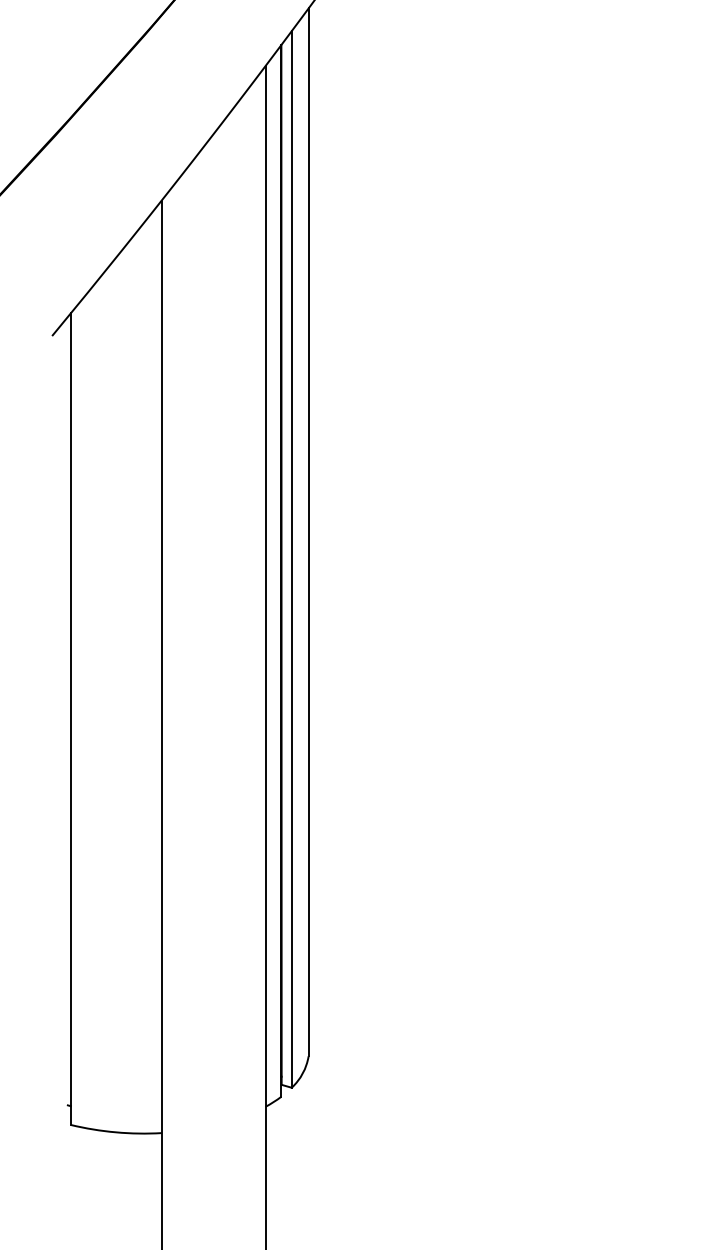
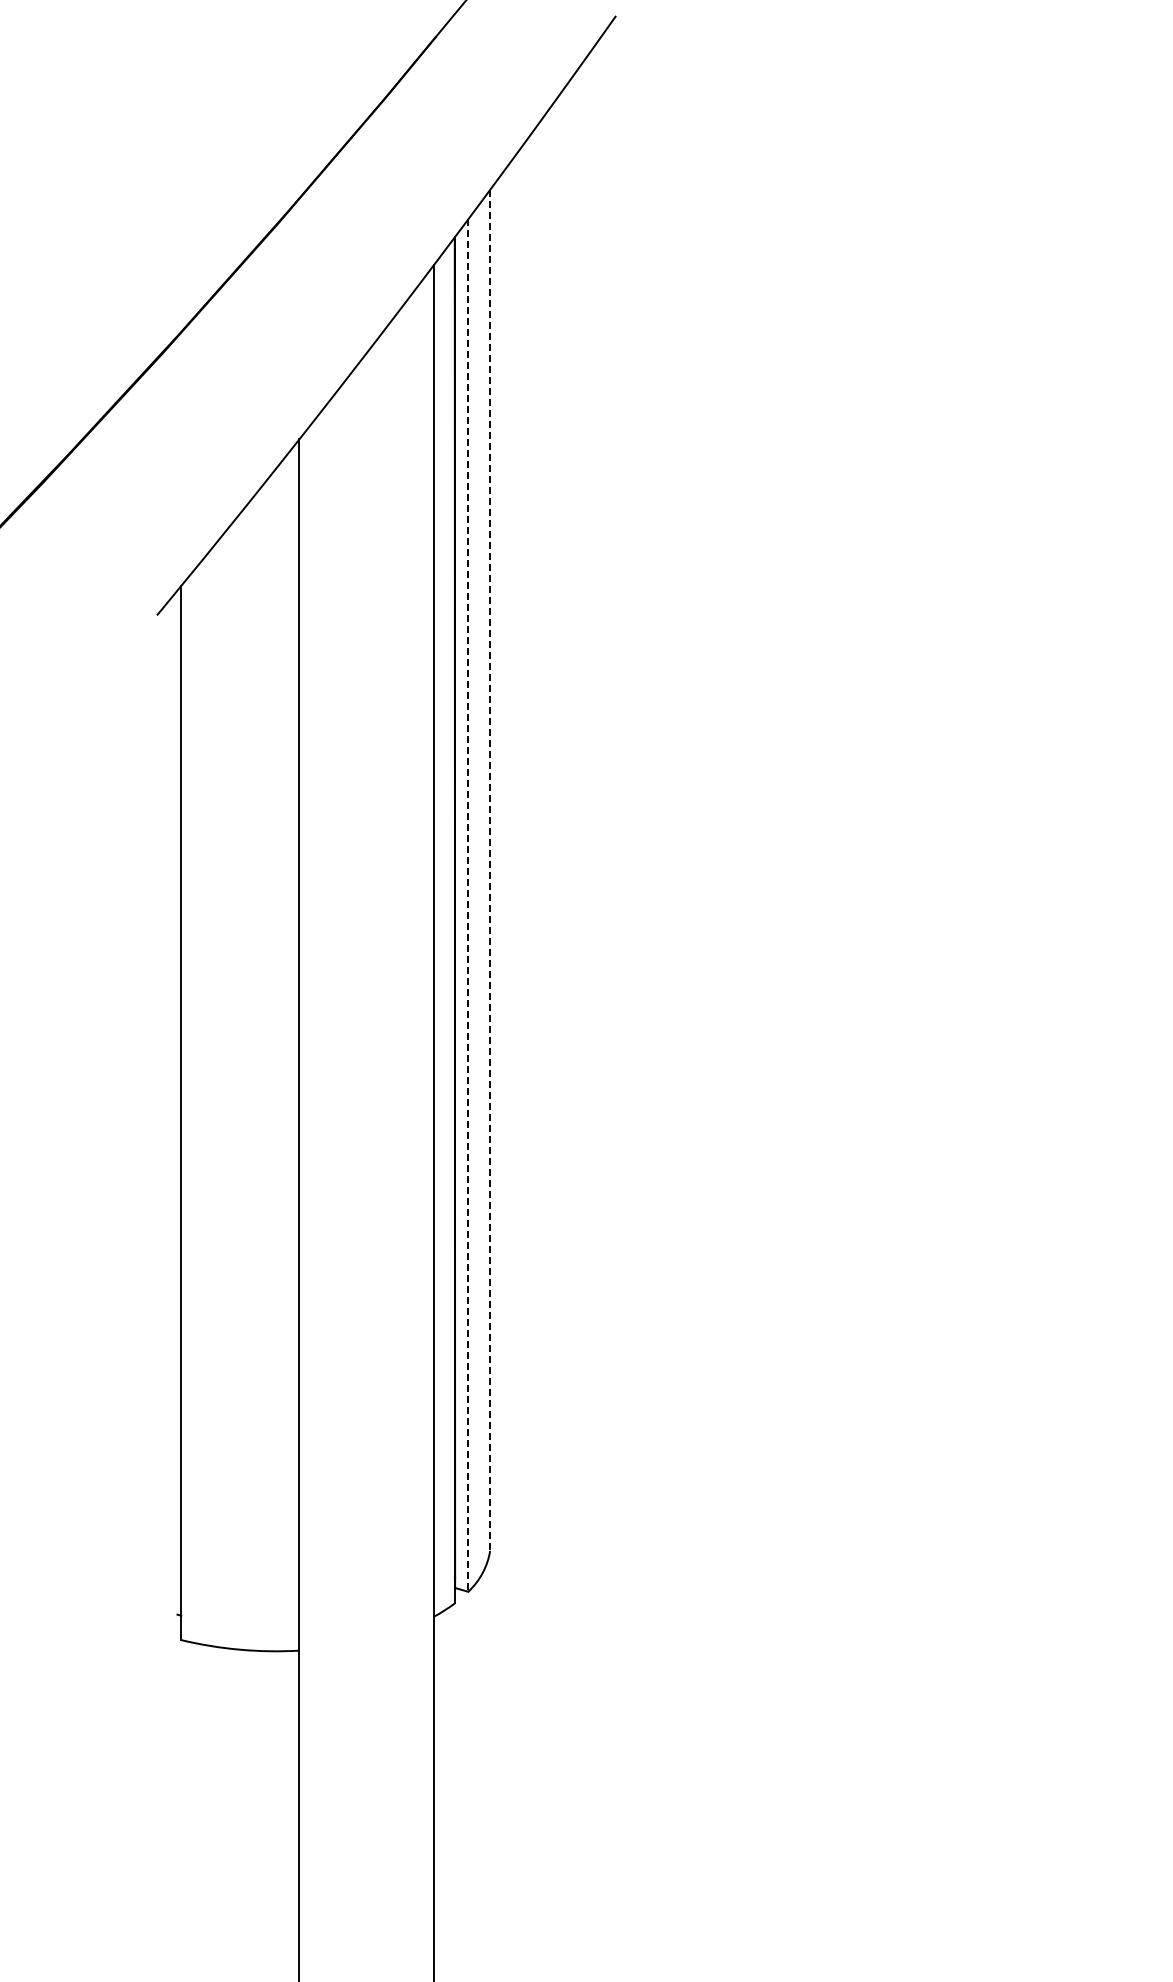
line: (308, 532) -> (490, 870), solid -> dashed
line: (291, 560) -> (468, 906), solid -> dashed

